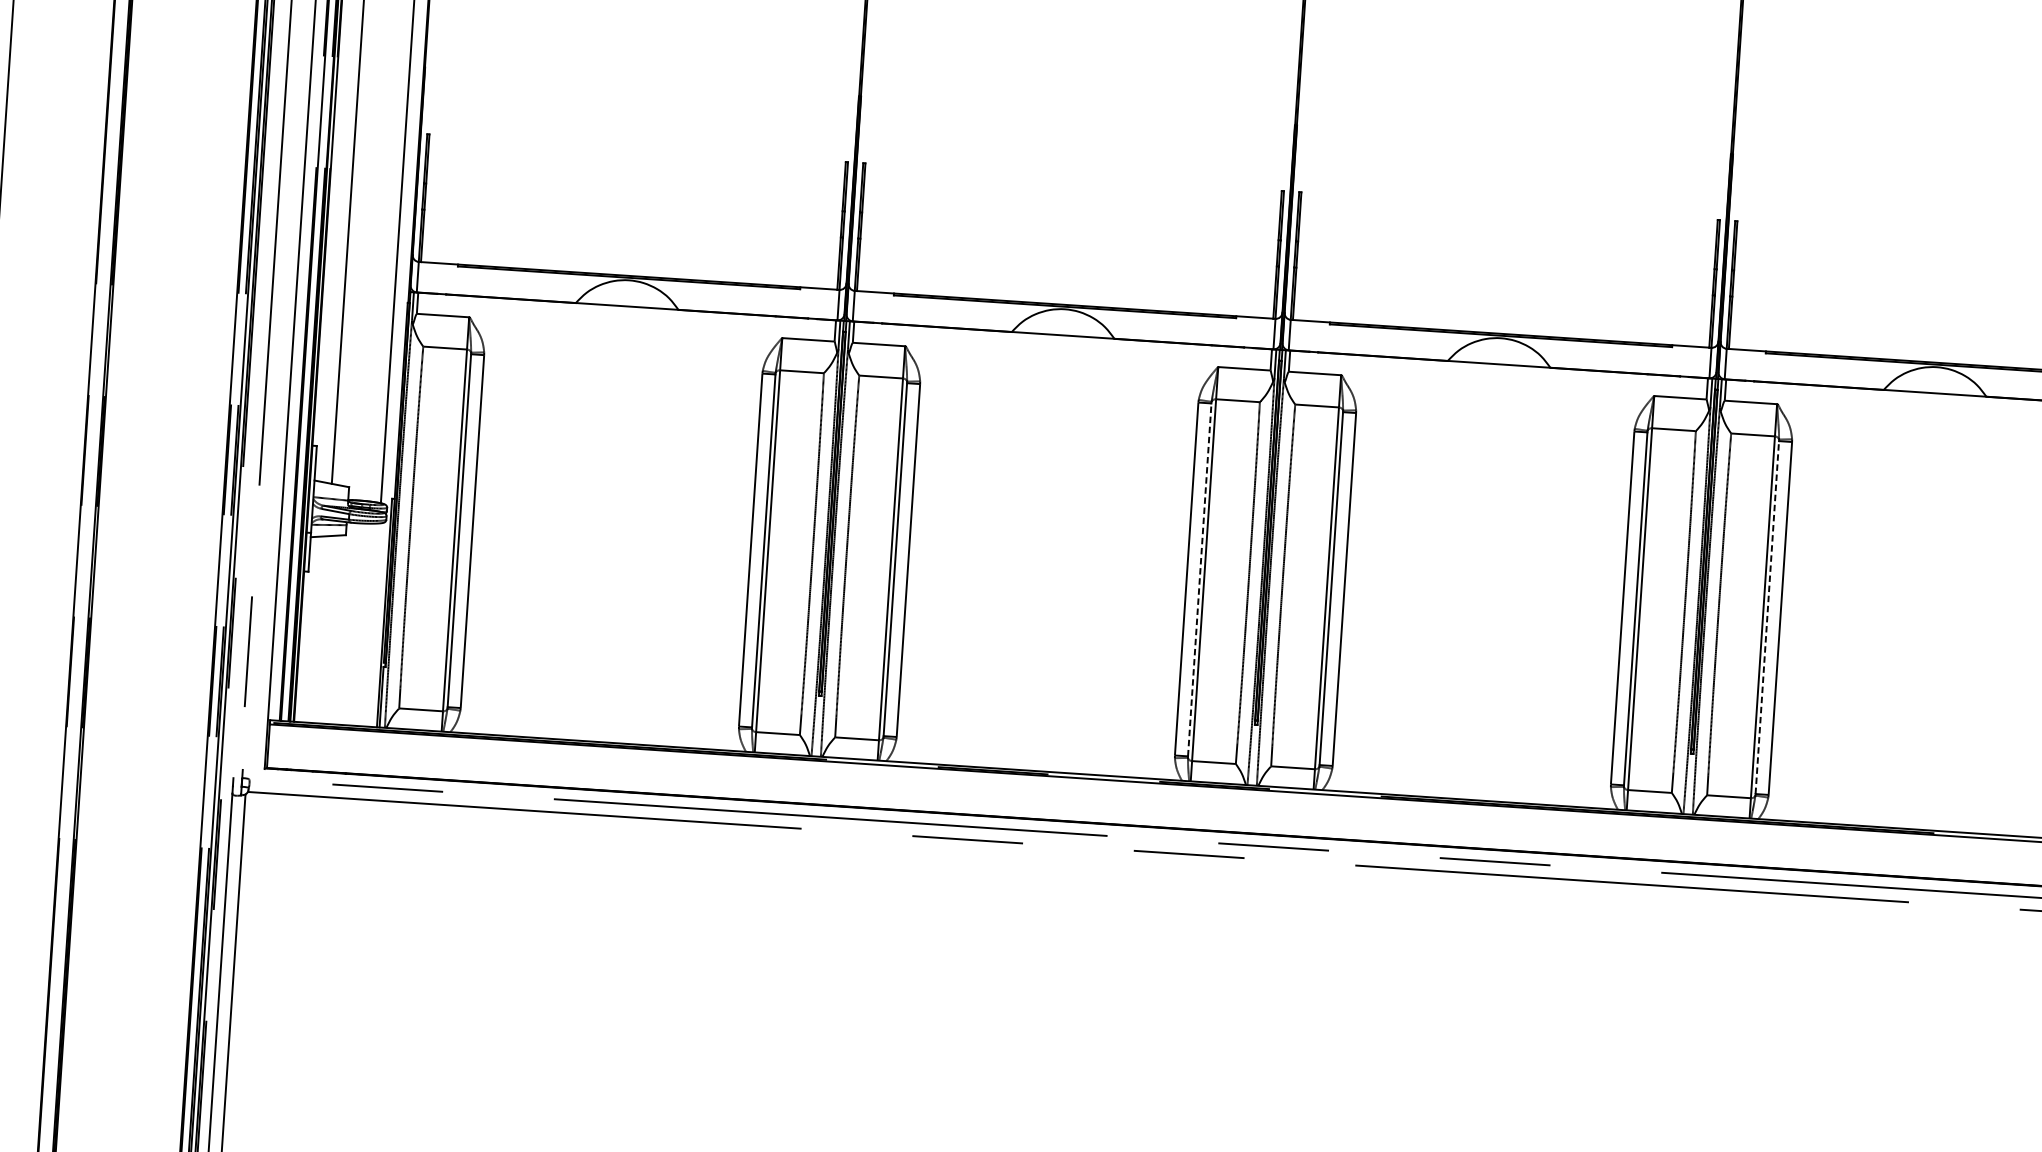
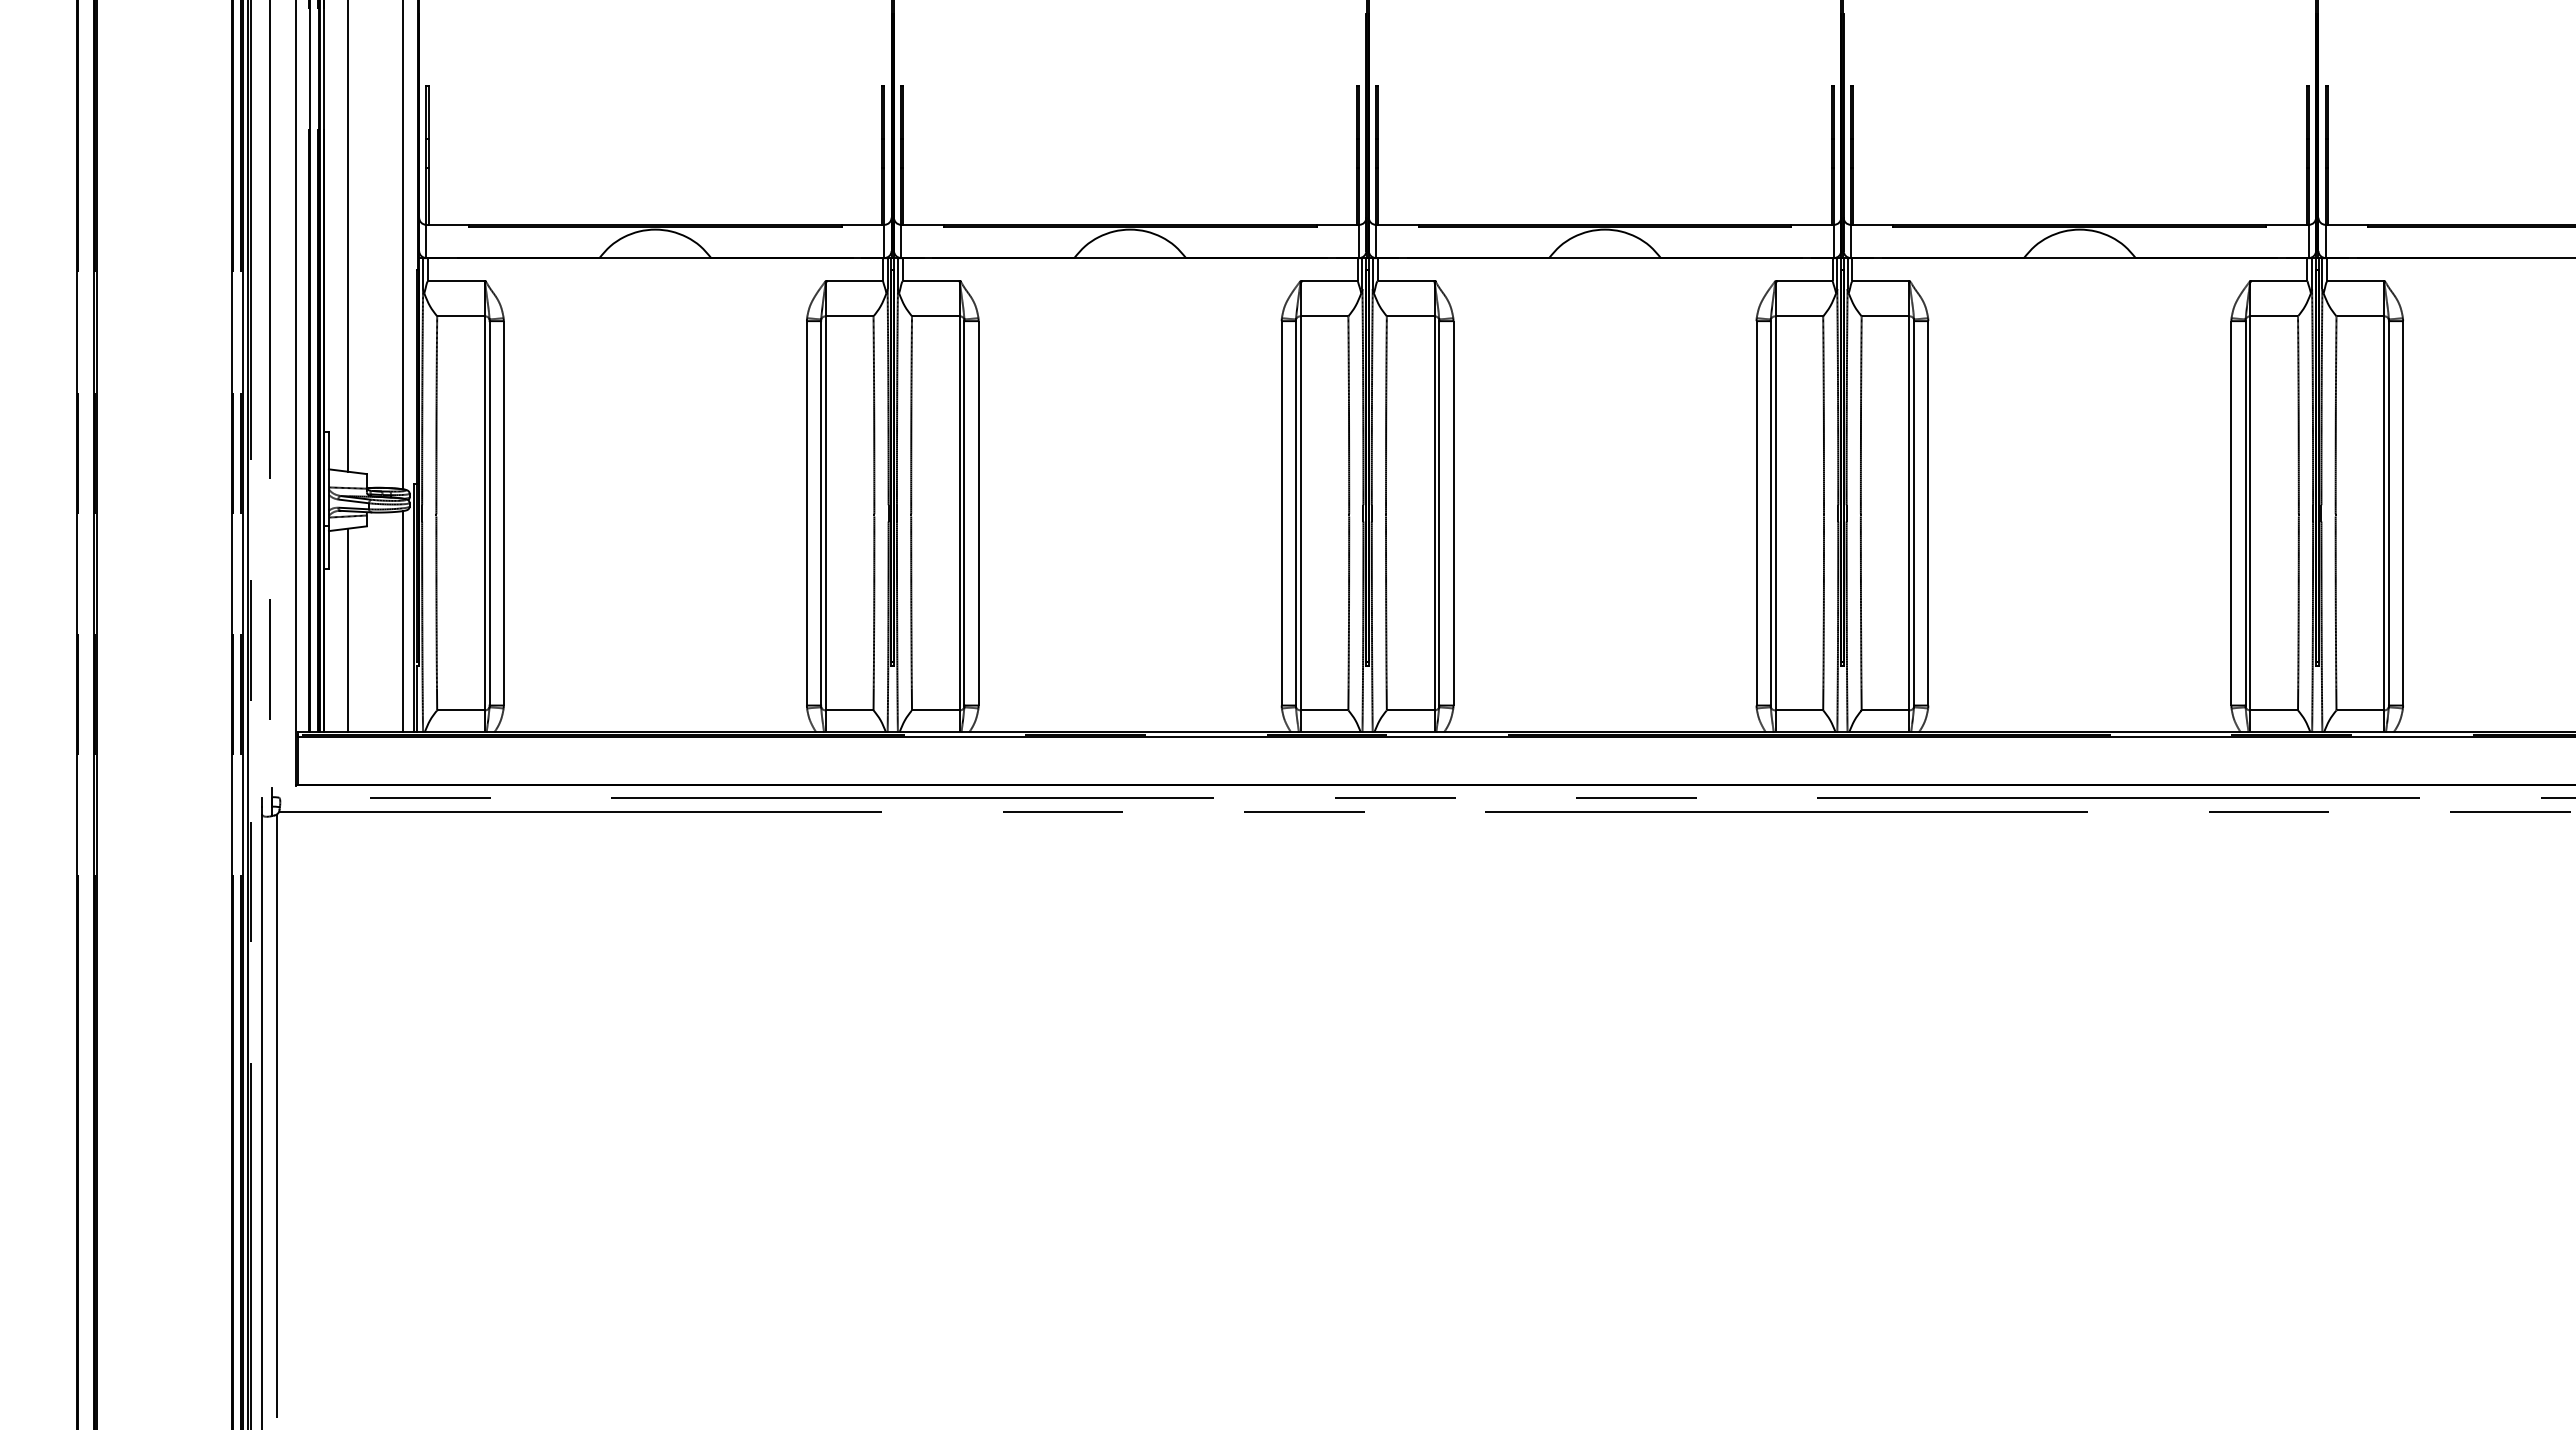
line: (1199, 579) -> (1295, 512), dashed -> solid
line: (1767, 616) -> (1914, 512), dashed -> solid
line: (372, 624) -> (402, 621), added
line: (321, 629) -> (347, 630), added

